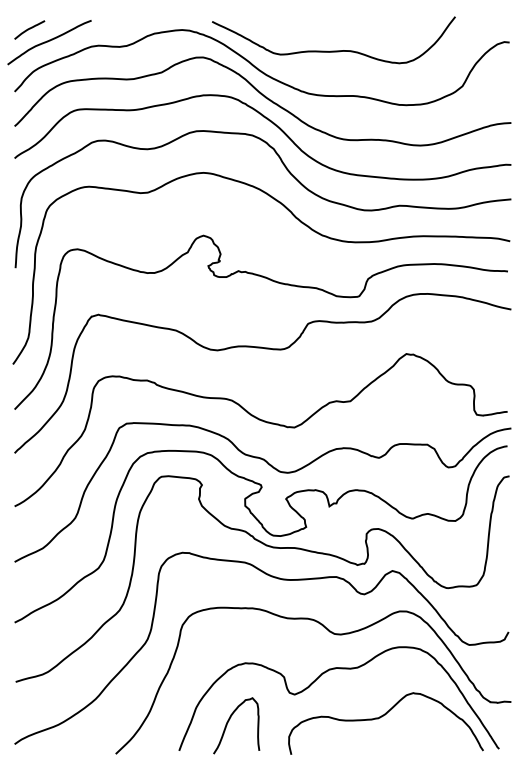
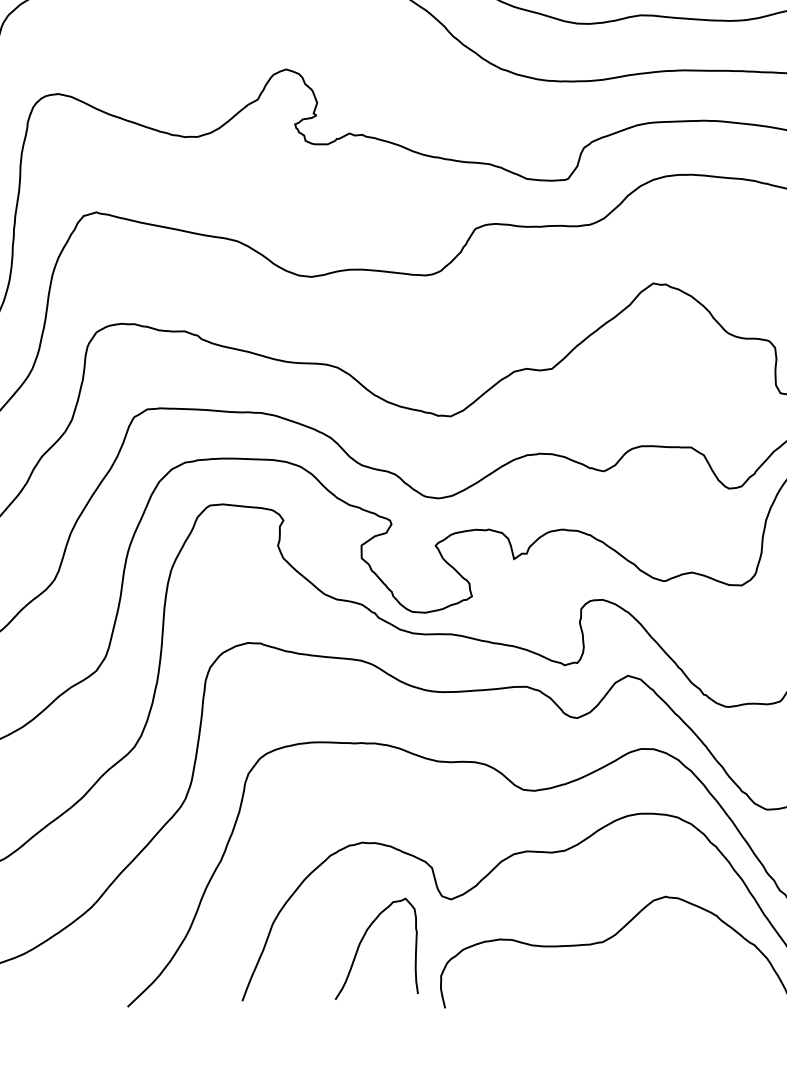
curve: (229, 721) -> (363, 940), moved

